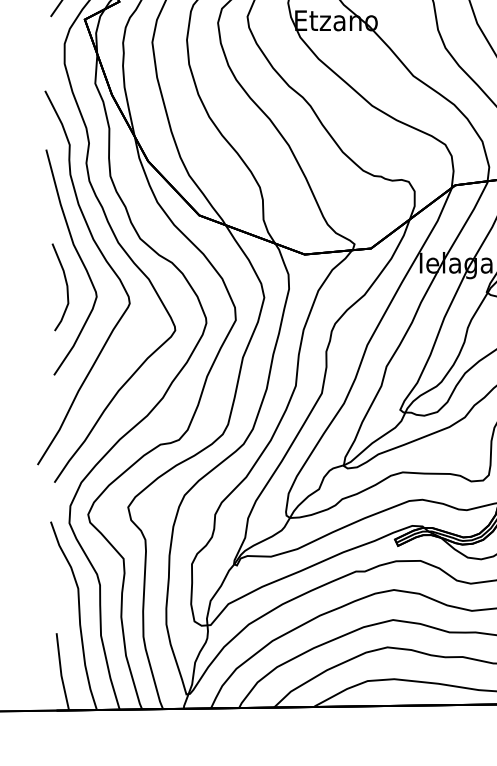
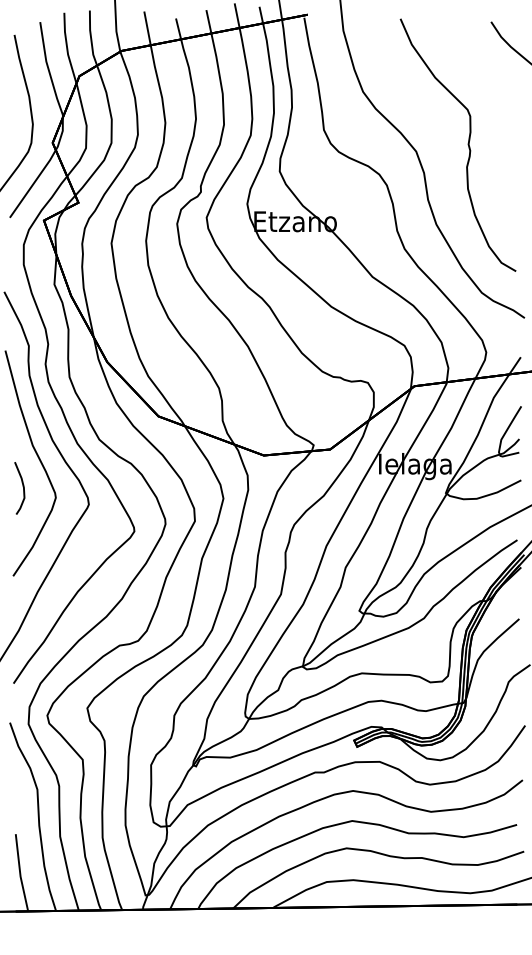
part: (60, 287) -> (19, 488), size x0.6

